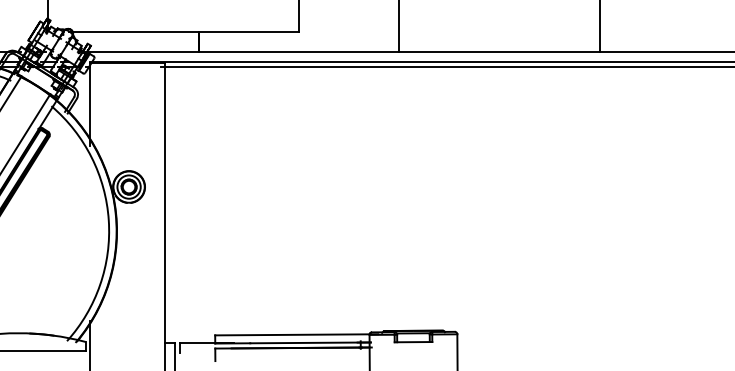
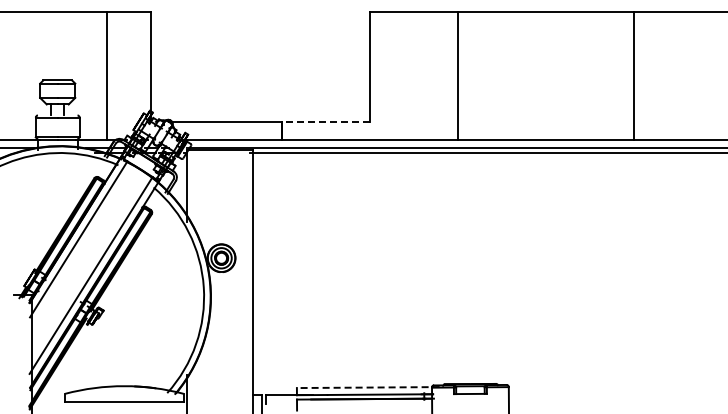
line: (249, 31) -> (326, 122), solid -> dashed
line: (295, 334) -> (367, 387), solid -> dashed

